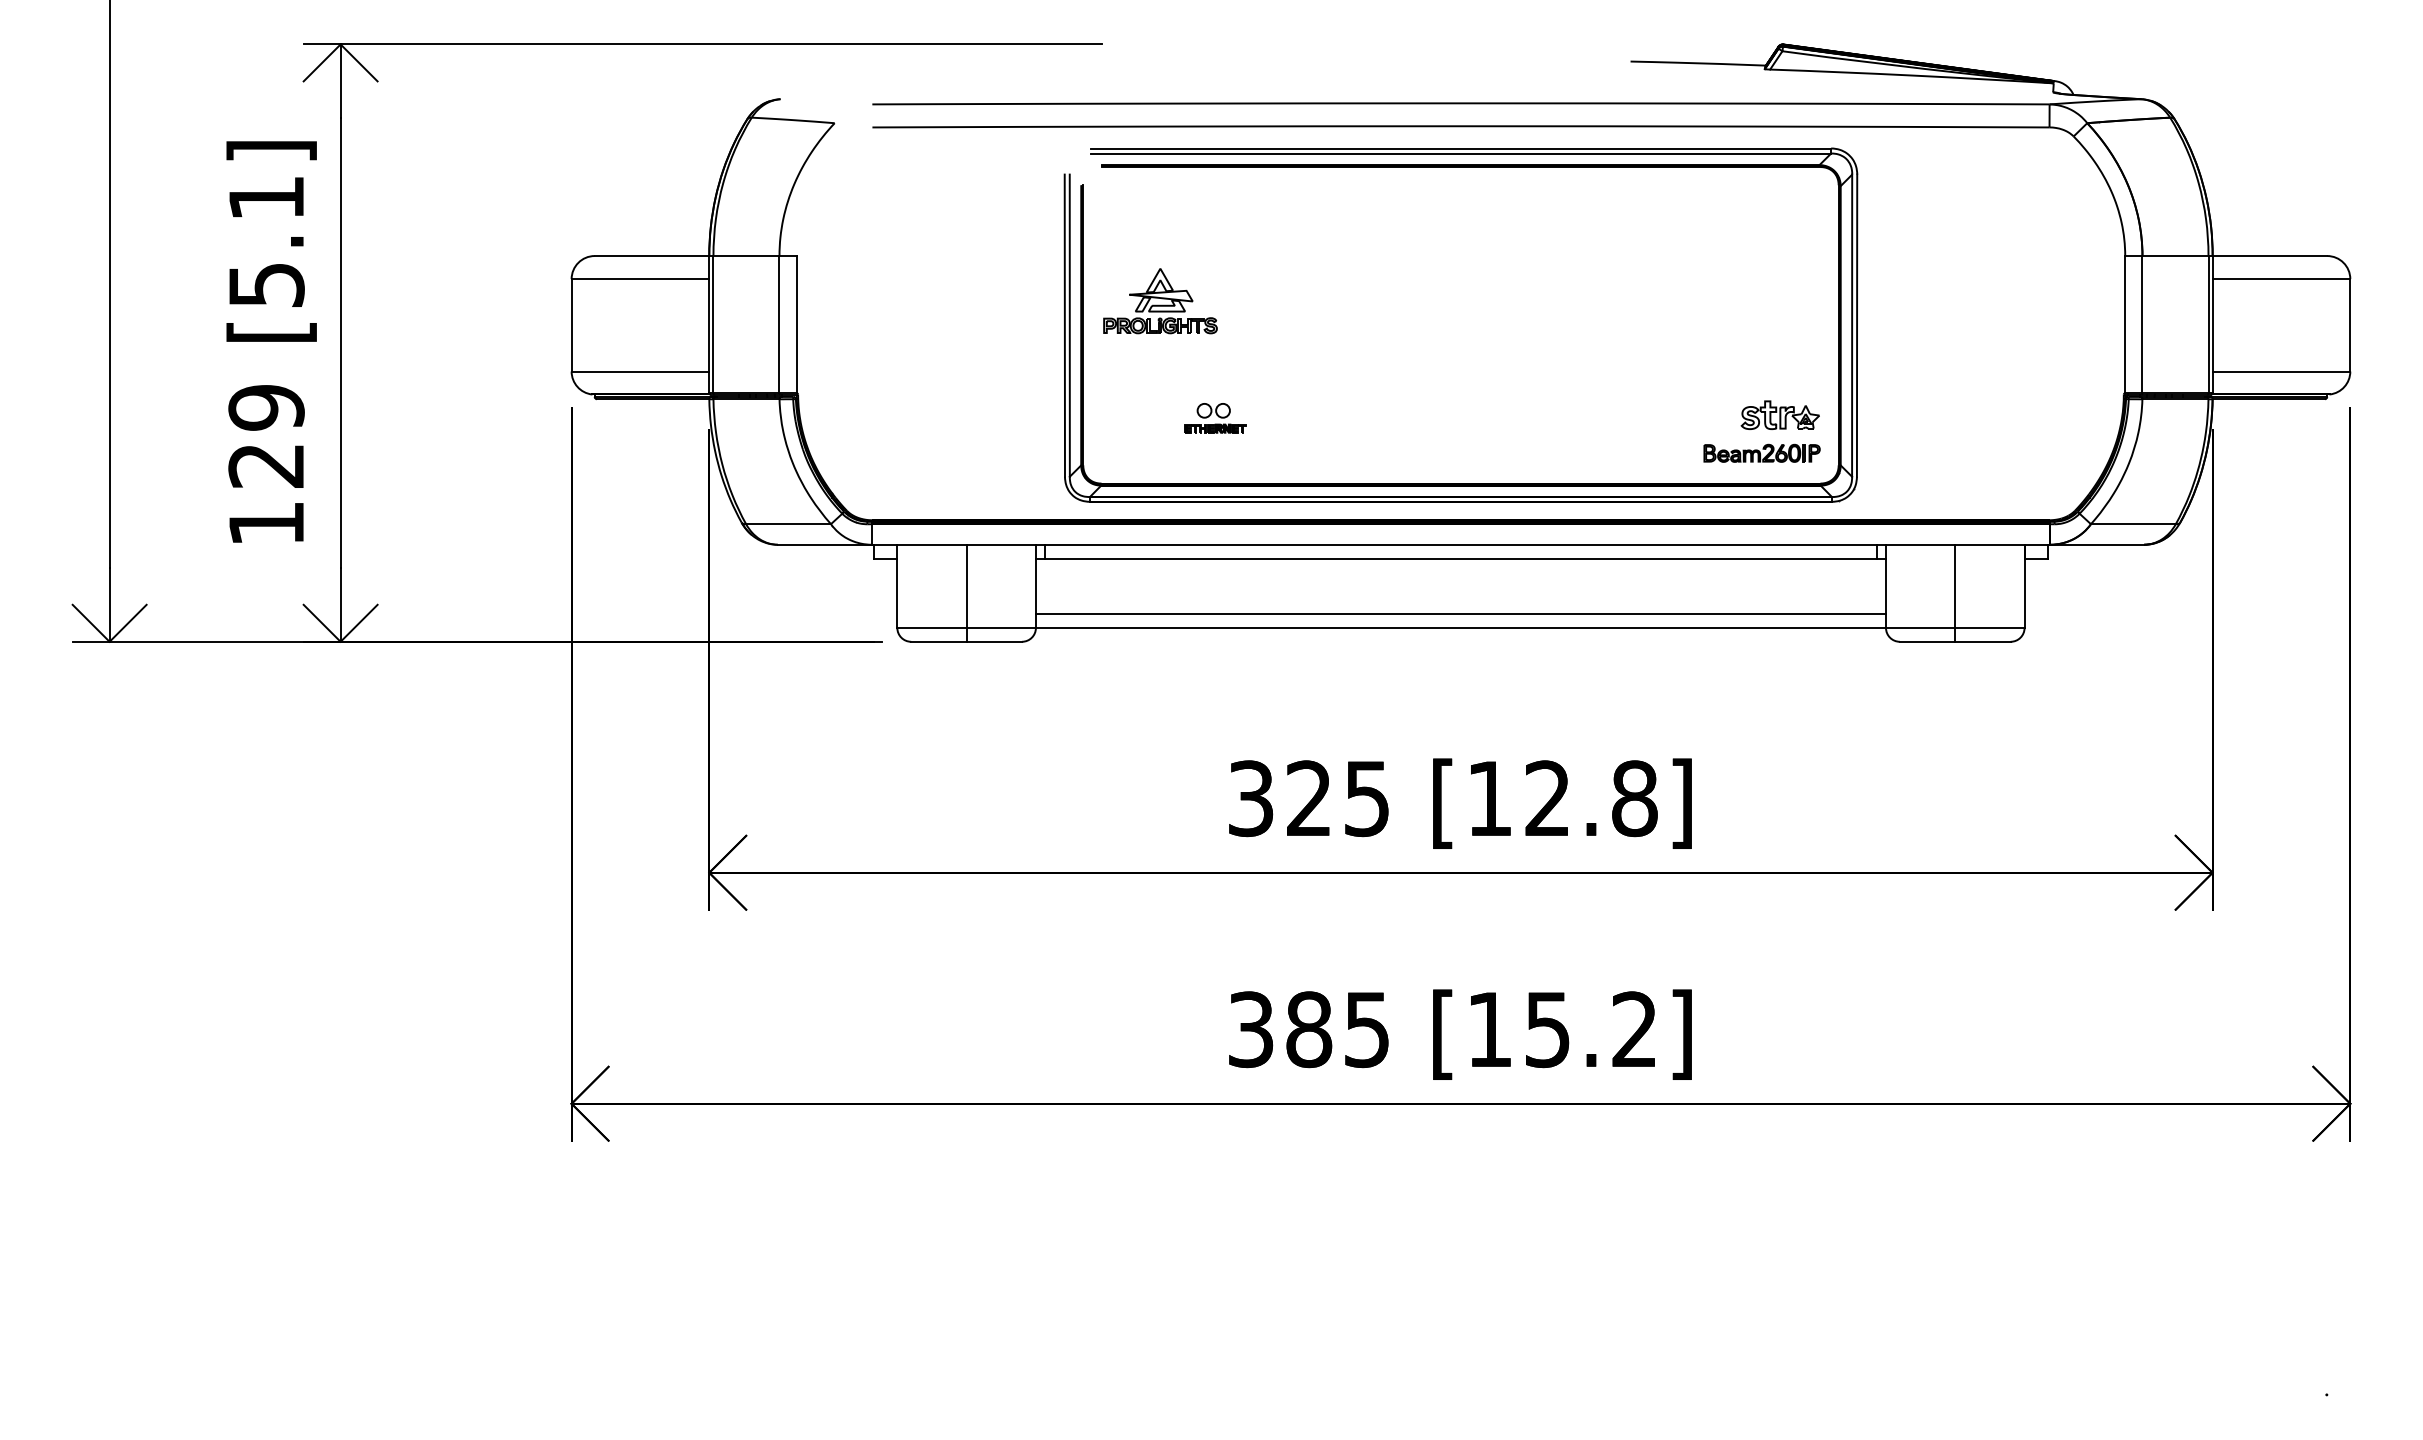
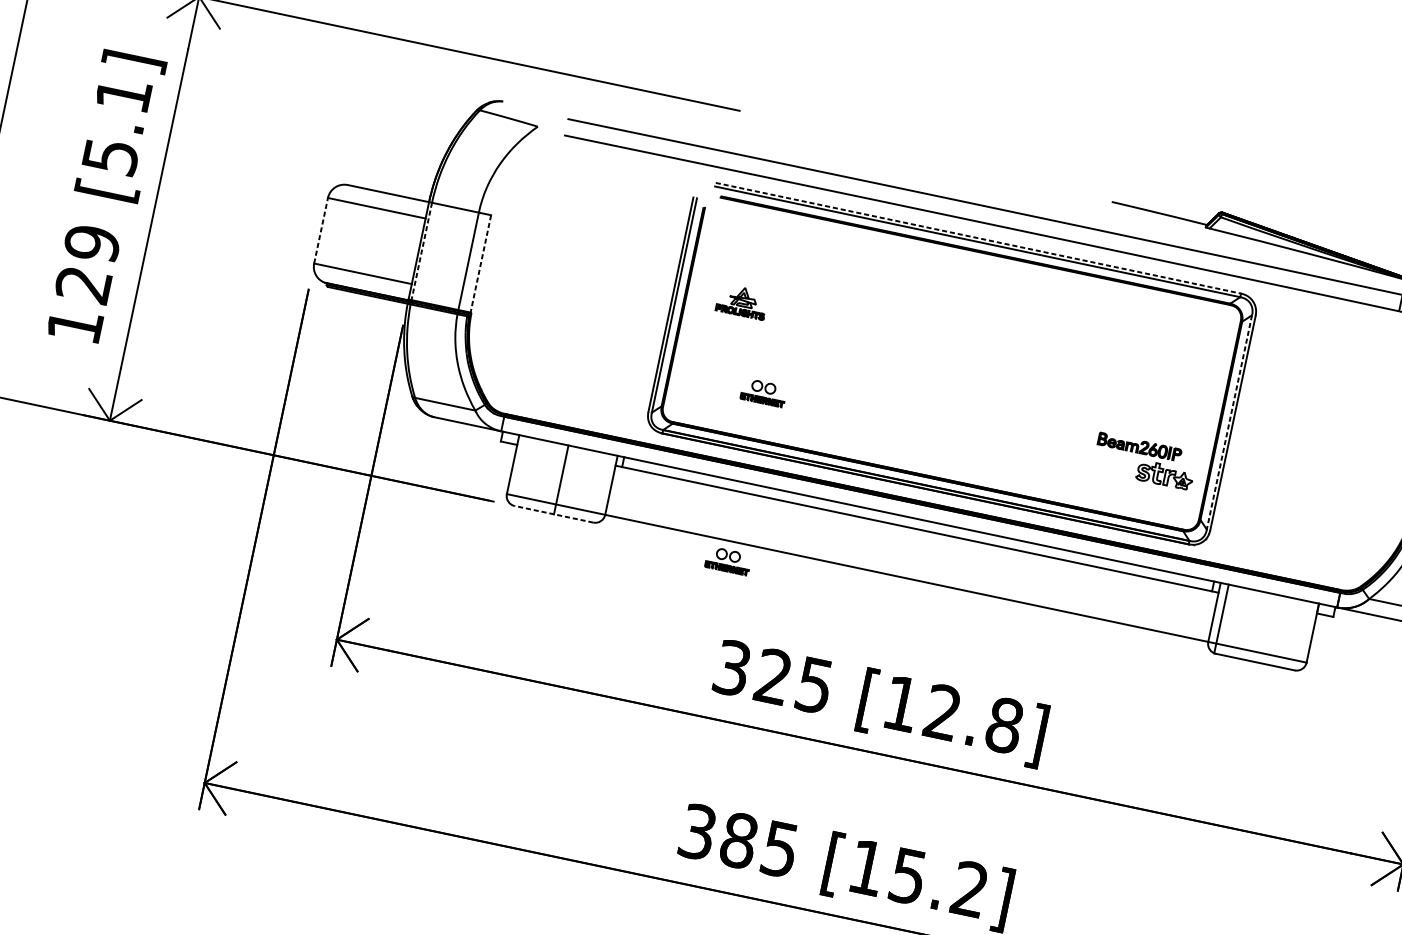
line: (1461, 148) -> (978, 238), solid -> dashed
part: (1160, 301) -> (742, 301), size x0.6
line: (571, 324) -> (321, 230), solid -> dashed
line: (713, 324) -> (421, 251), solid -> dashed
line: (796, 324) -> (480, 263), solid -> dashed
line: (1852, 326) -> (1229, 423), solid -> dashed
part: (1761, 452) -> (1139, 446), moved
line: (1955, 592) -> (1221, 618), moved
line: (1460, 614) -> (908, 568), removed
line: (966, 641) -> (553, 514), solid -> dashed
part: (1215, 655) -> (728, 561), added

